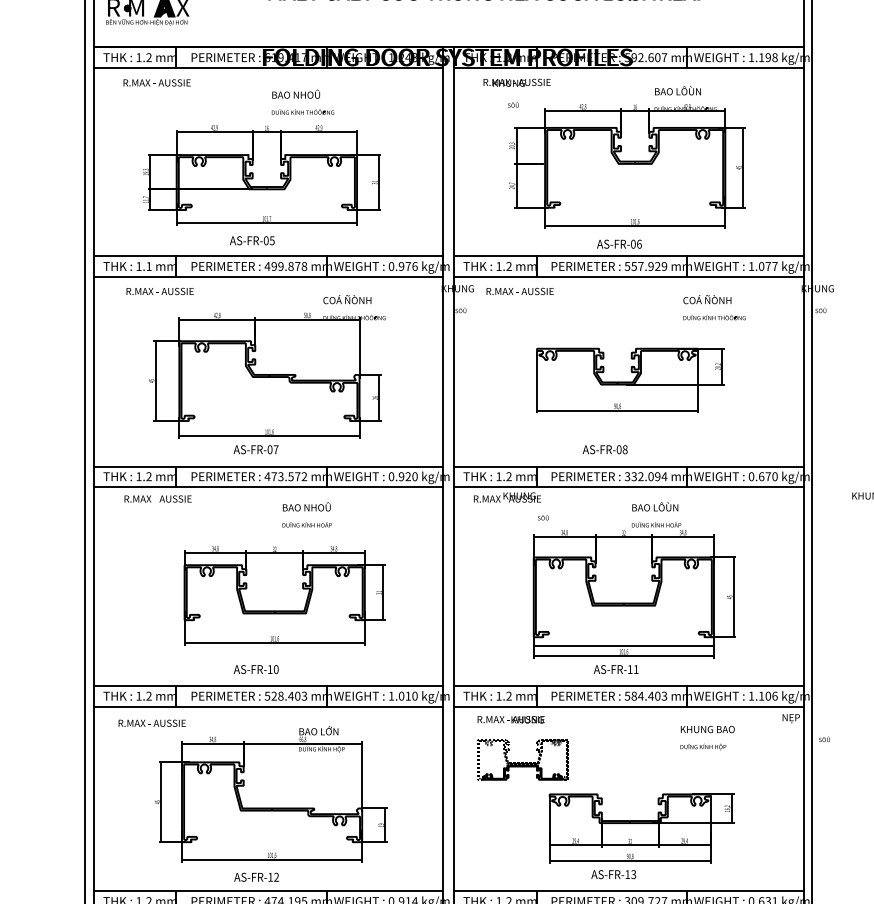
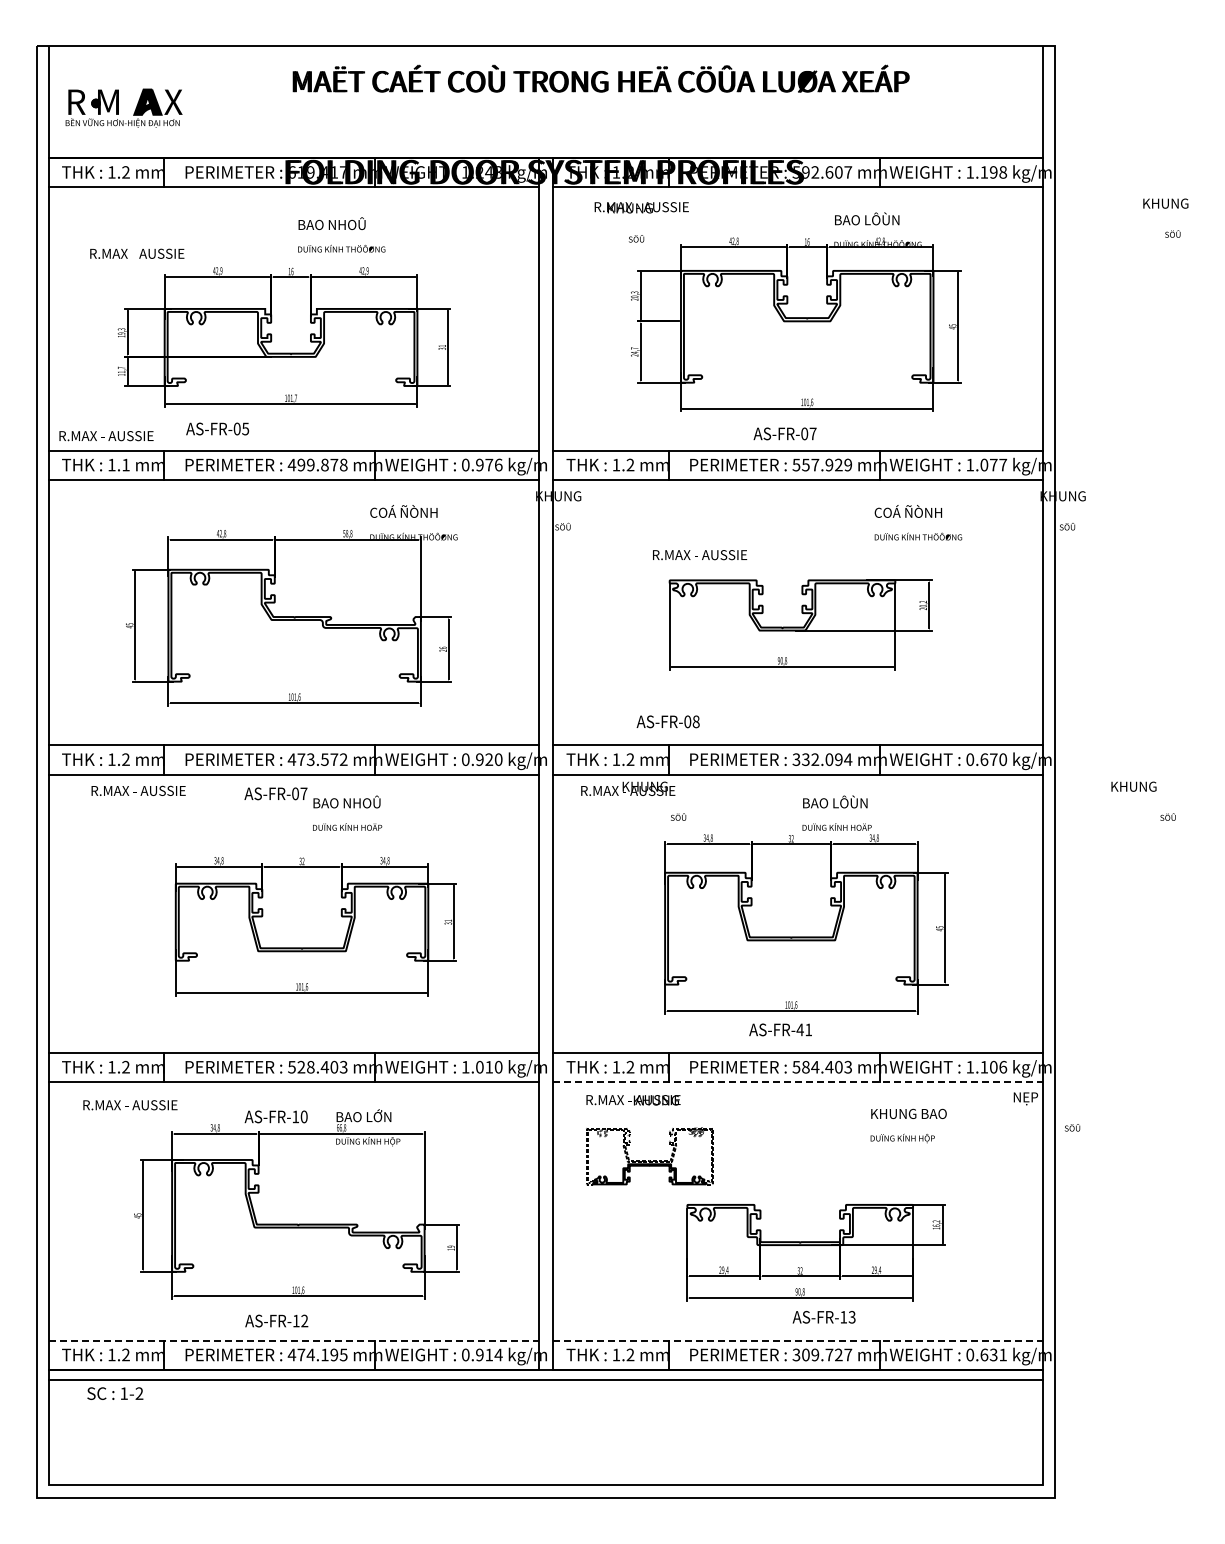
text: (157, 82) -> (137, 253), moved
text: (252, 240) -> (217, 428), moved
text: (638, 243) -> (812, 433), AS-FR-06 -> AS-FR-07
text: (160, 291) -> (106, 436), moved
text: (520, 291) -> (700, 555), moved
text: (255, 449) -> (275, 793), moved
text: (604, 449) -> (667, 721), moved
line: (623, 645) -> (791, 996), removed
text: (255, 669) -> (275, 1116), moved
text: (629, 669) -> (799, 1029), AS-FR-11 -> AS-FR-41
line: (628, 707) -> (798, 1082), solid -> dashed
text: (613, 874) -> (823, 1317), moved
line: (268, 891) -> (293, 1340), solid -> dashed
line: (628, 891) -> (798, 1340), solid -> dashed

